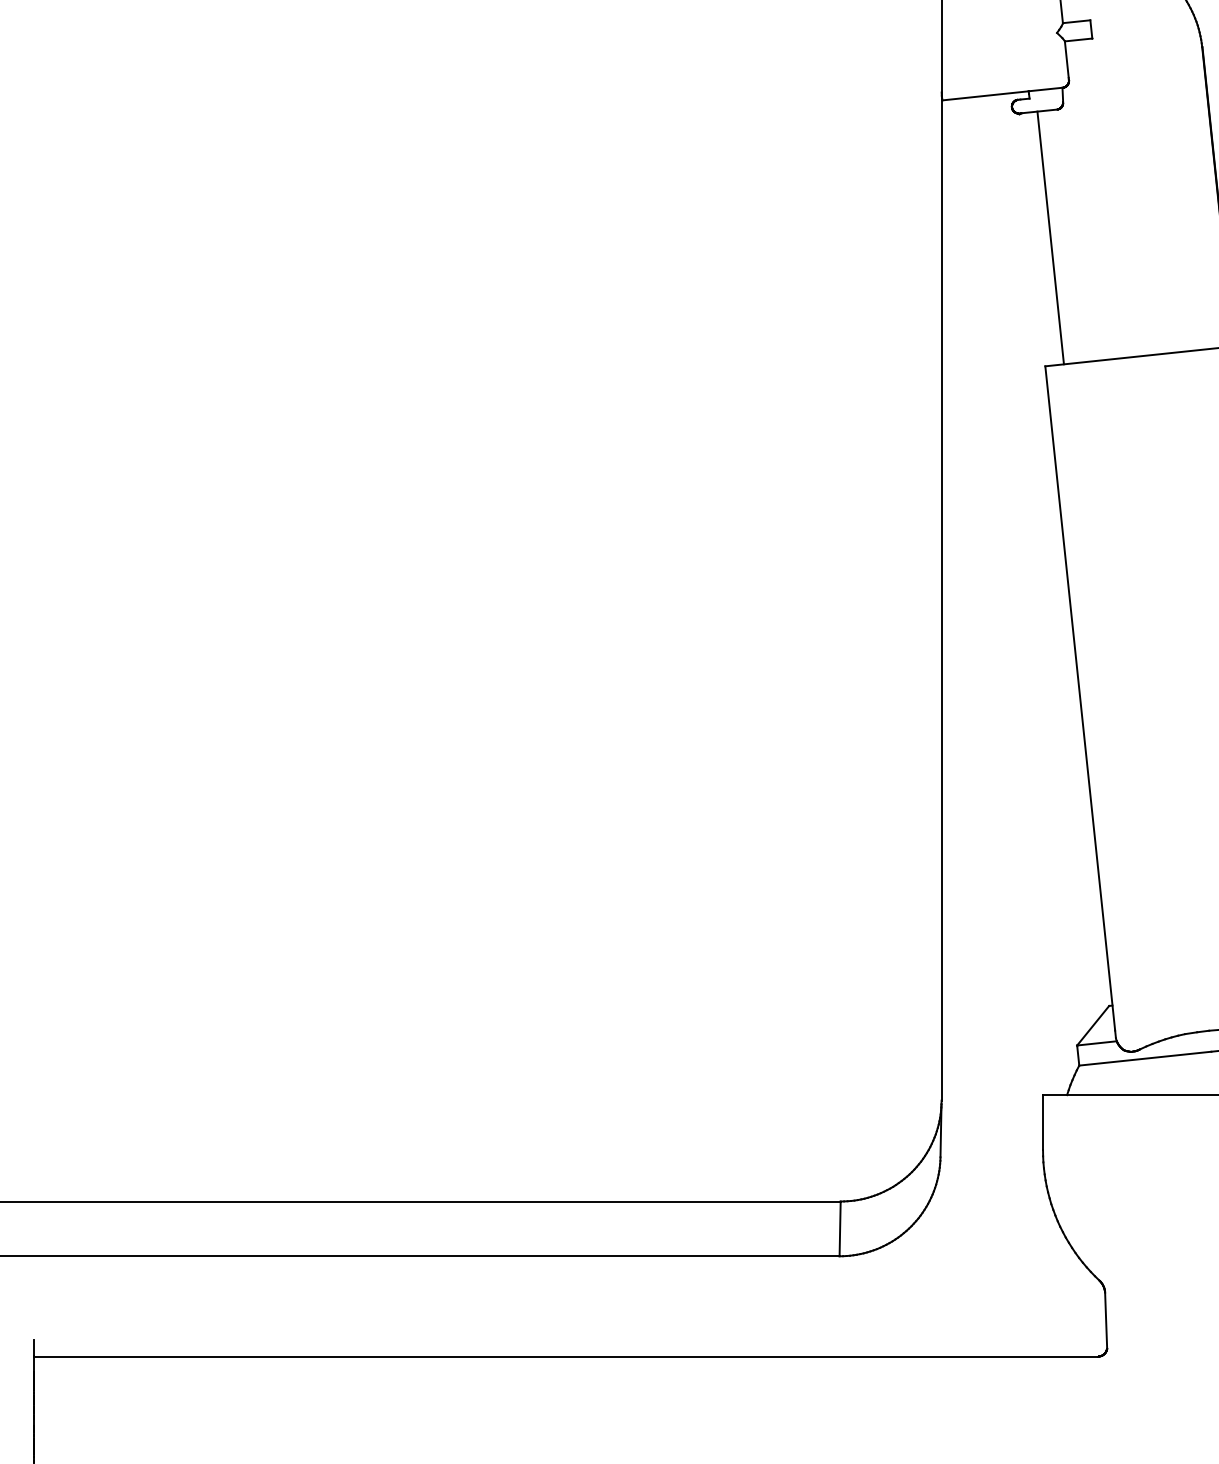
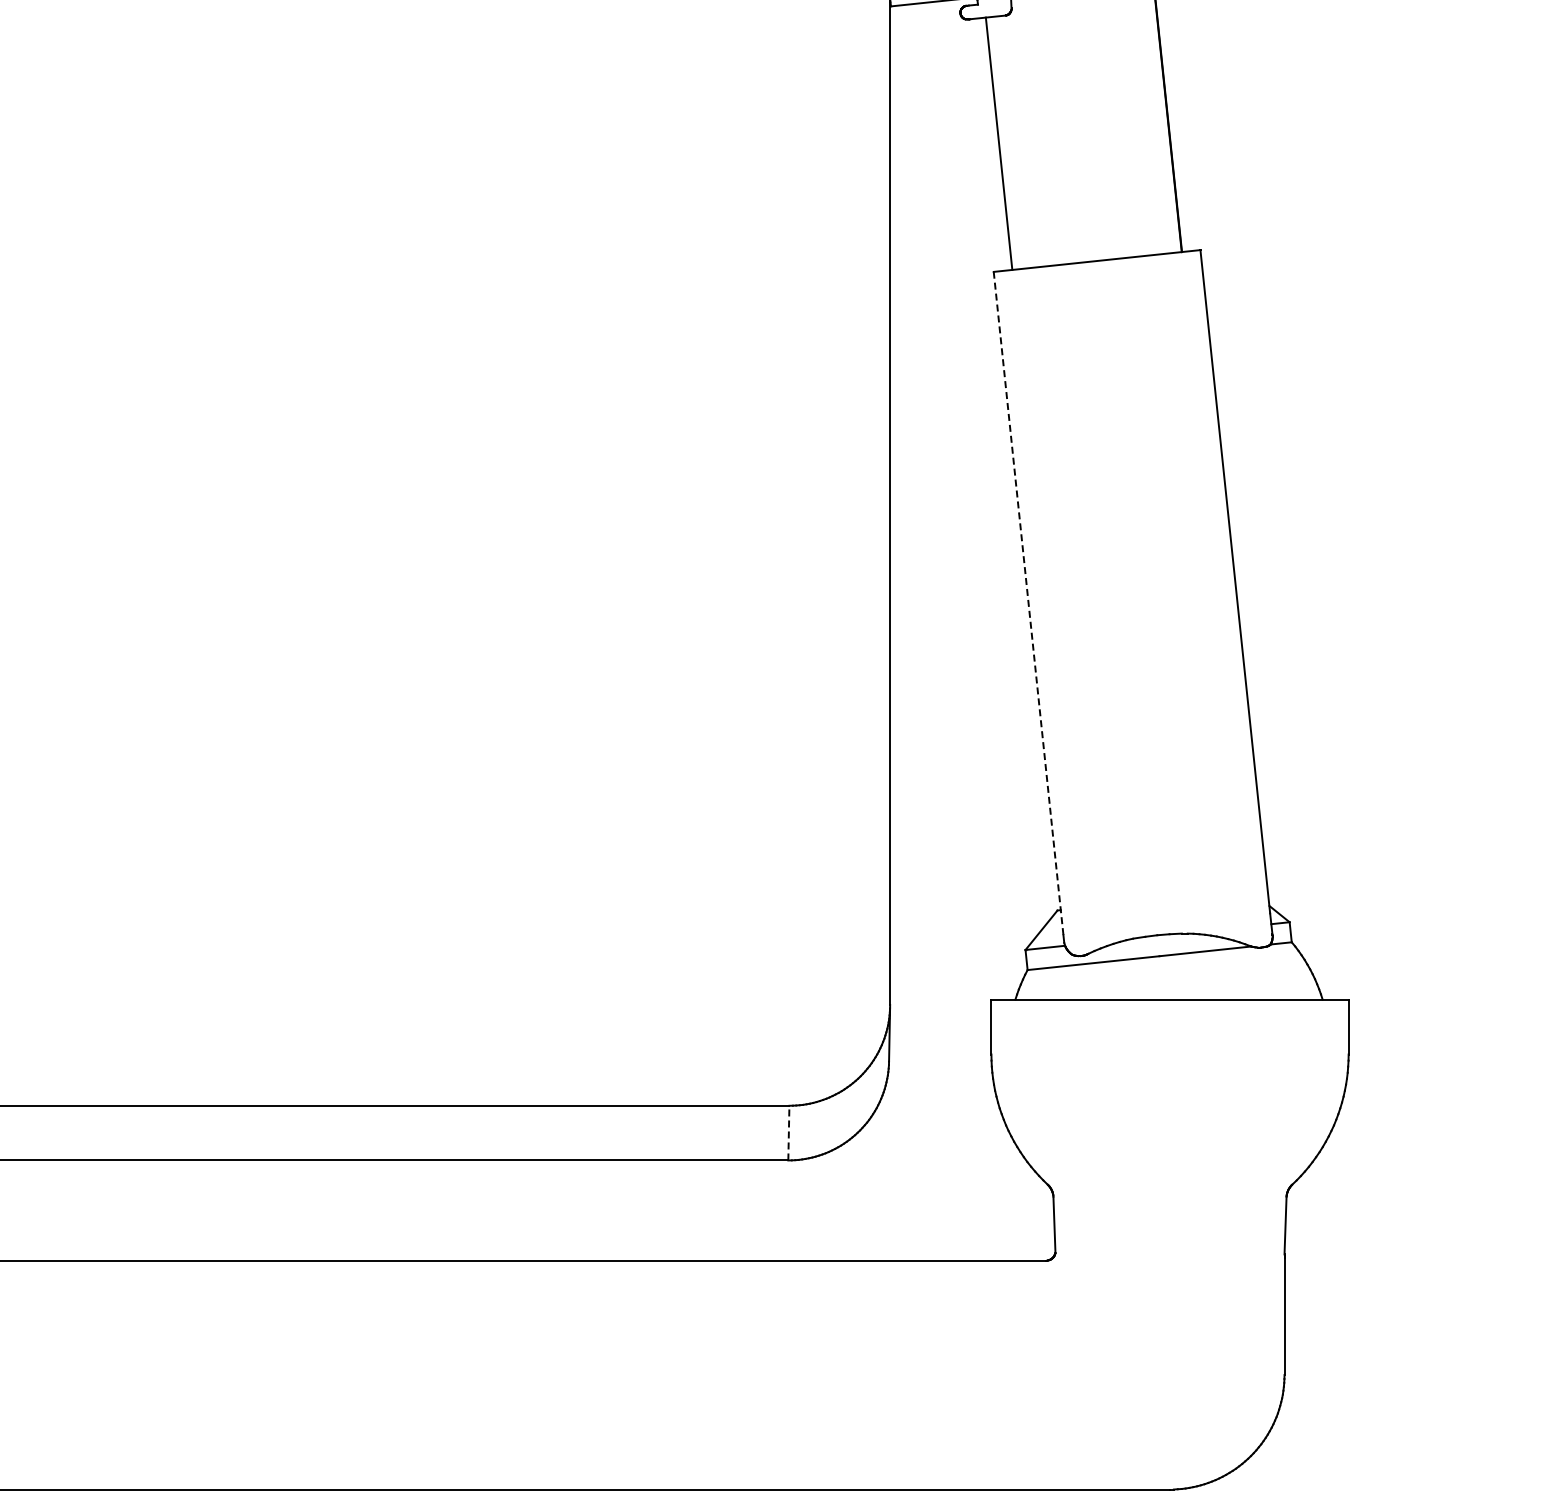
line: (1080, 697) -> (1028, 602), solid -> dashed
line: (839, 1228) -> (788, 1132), solid -> dashed

